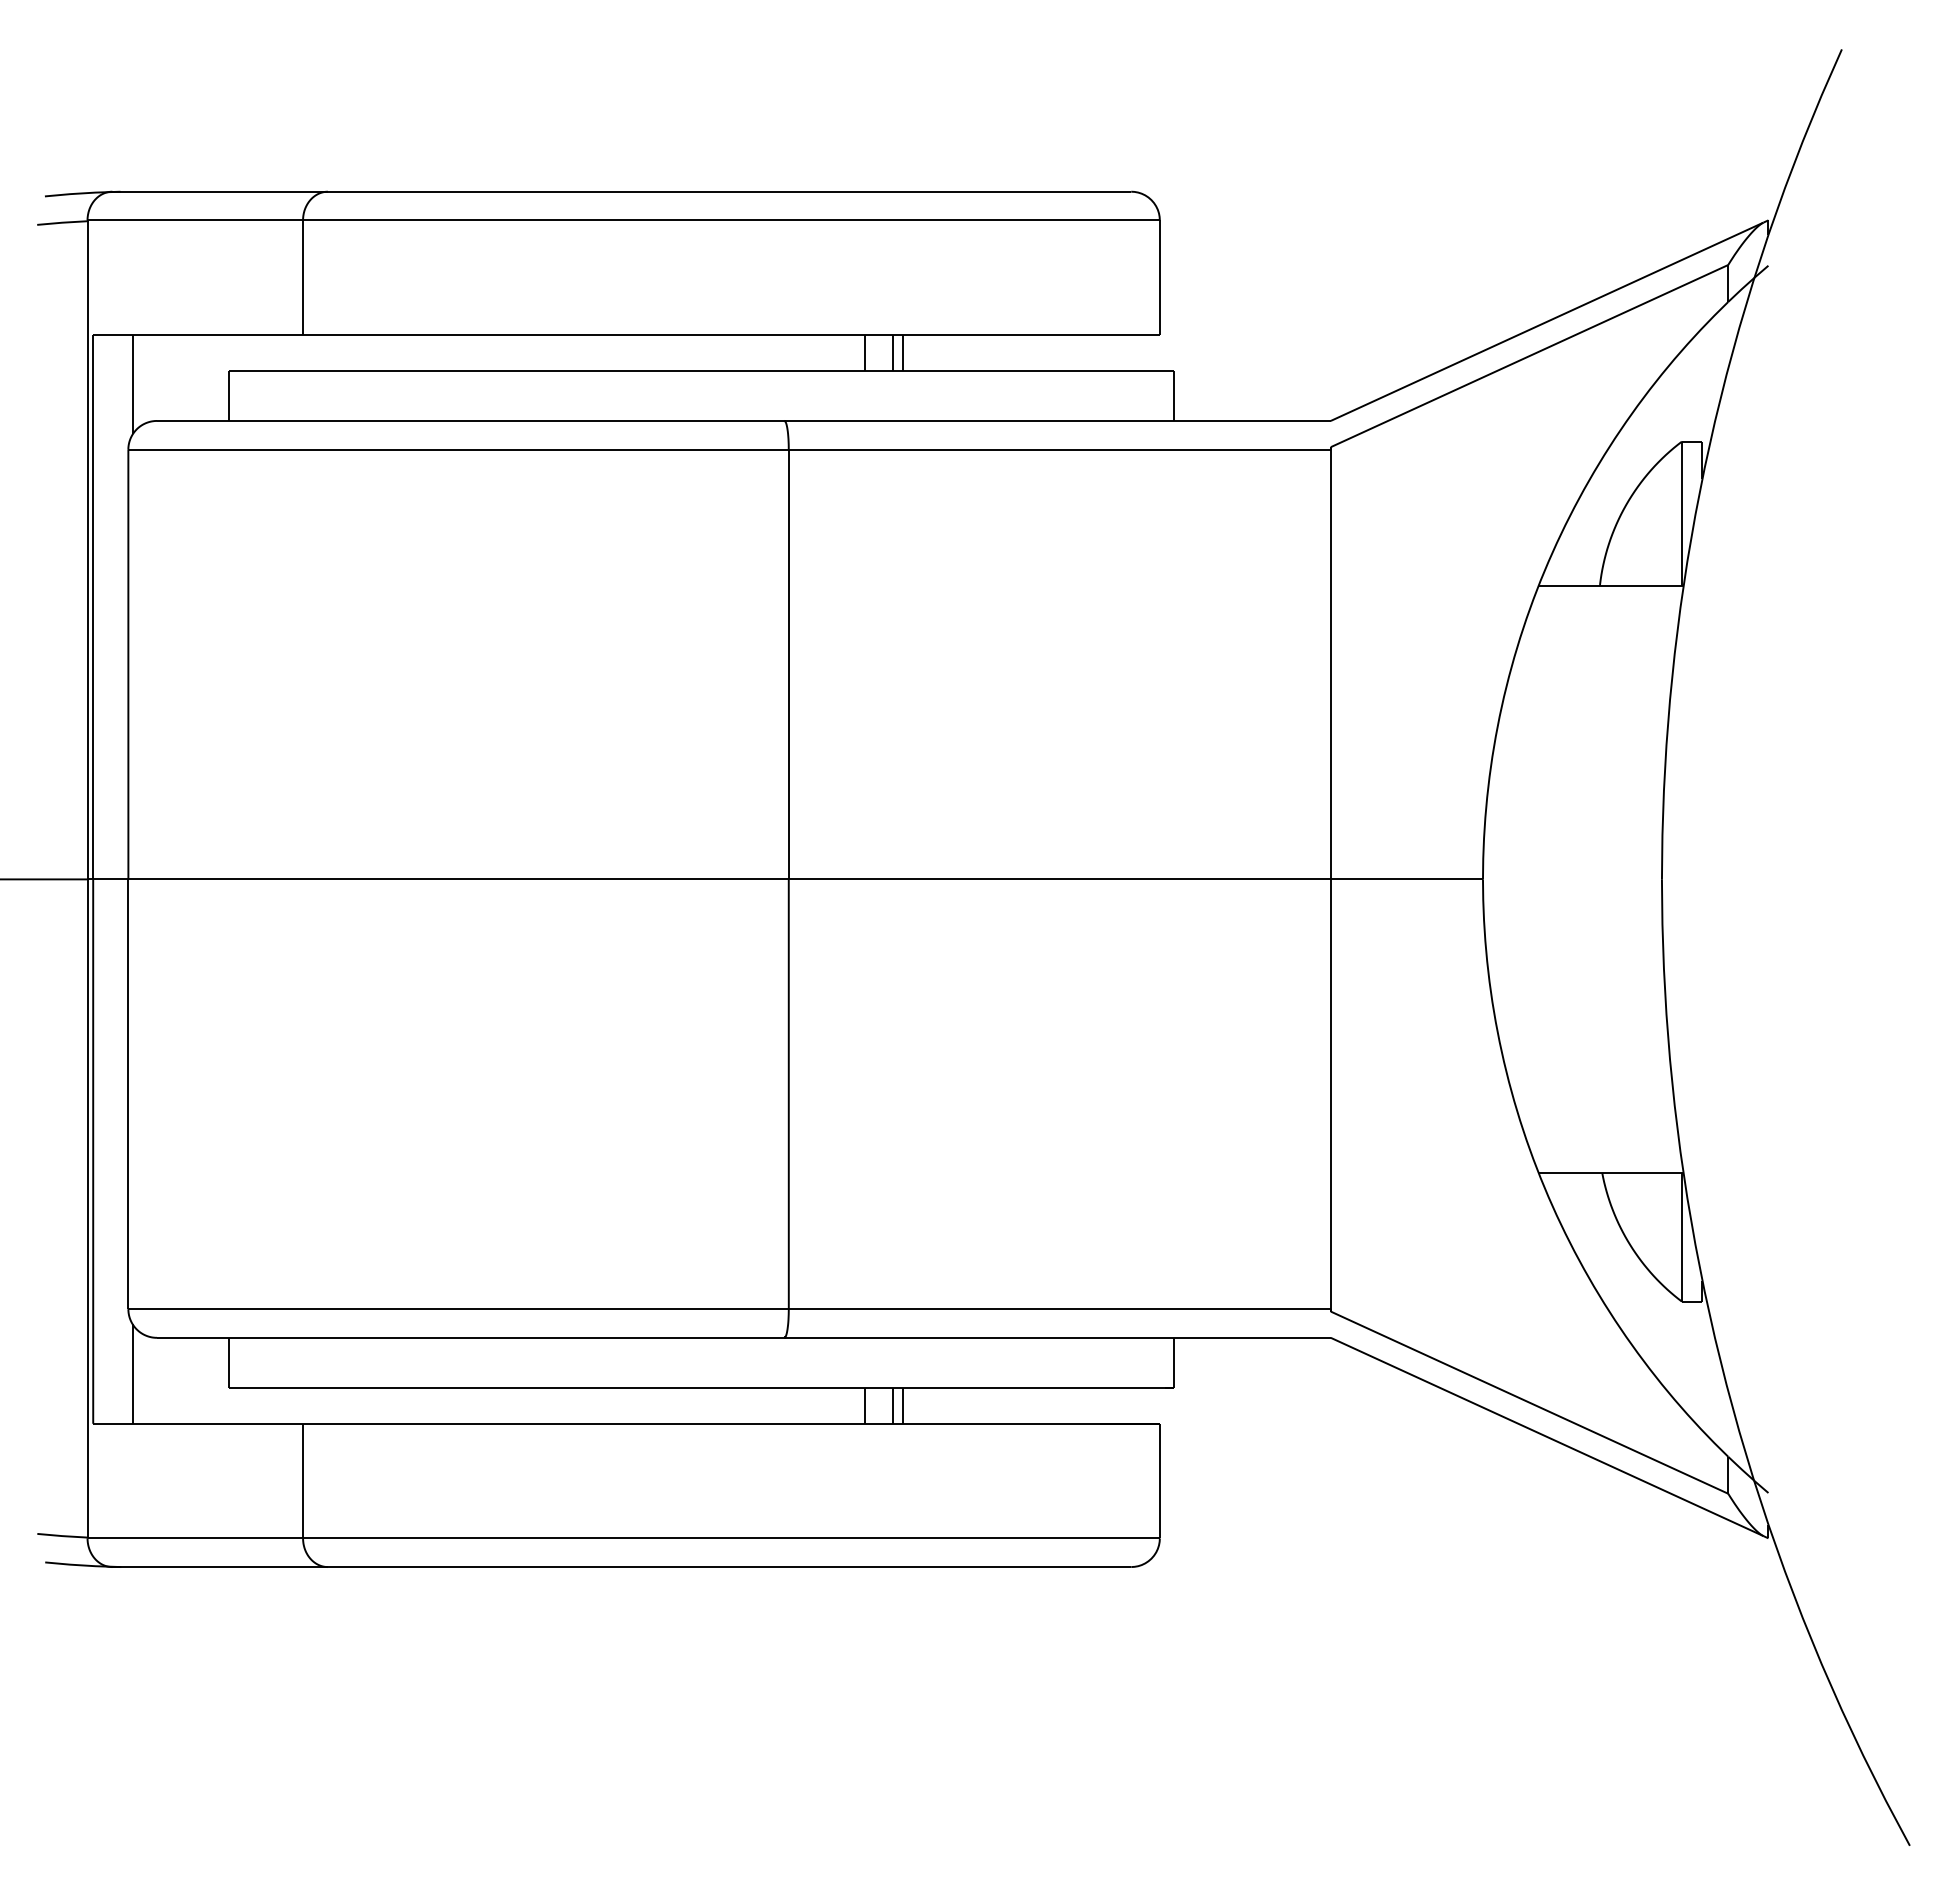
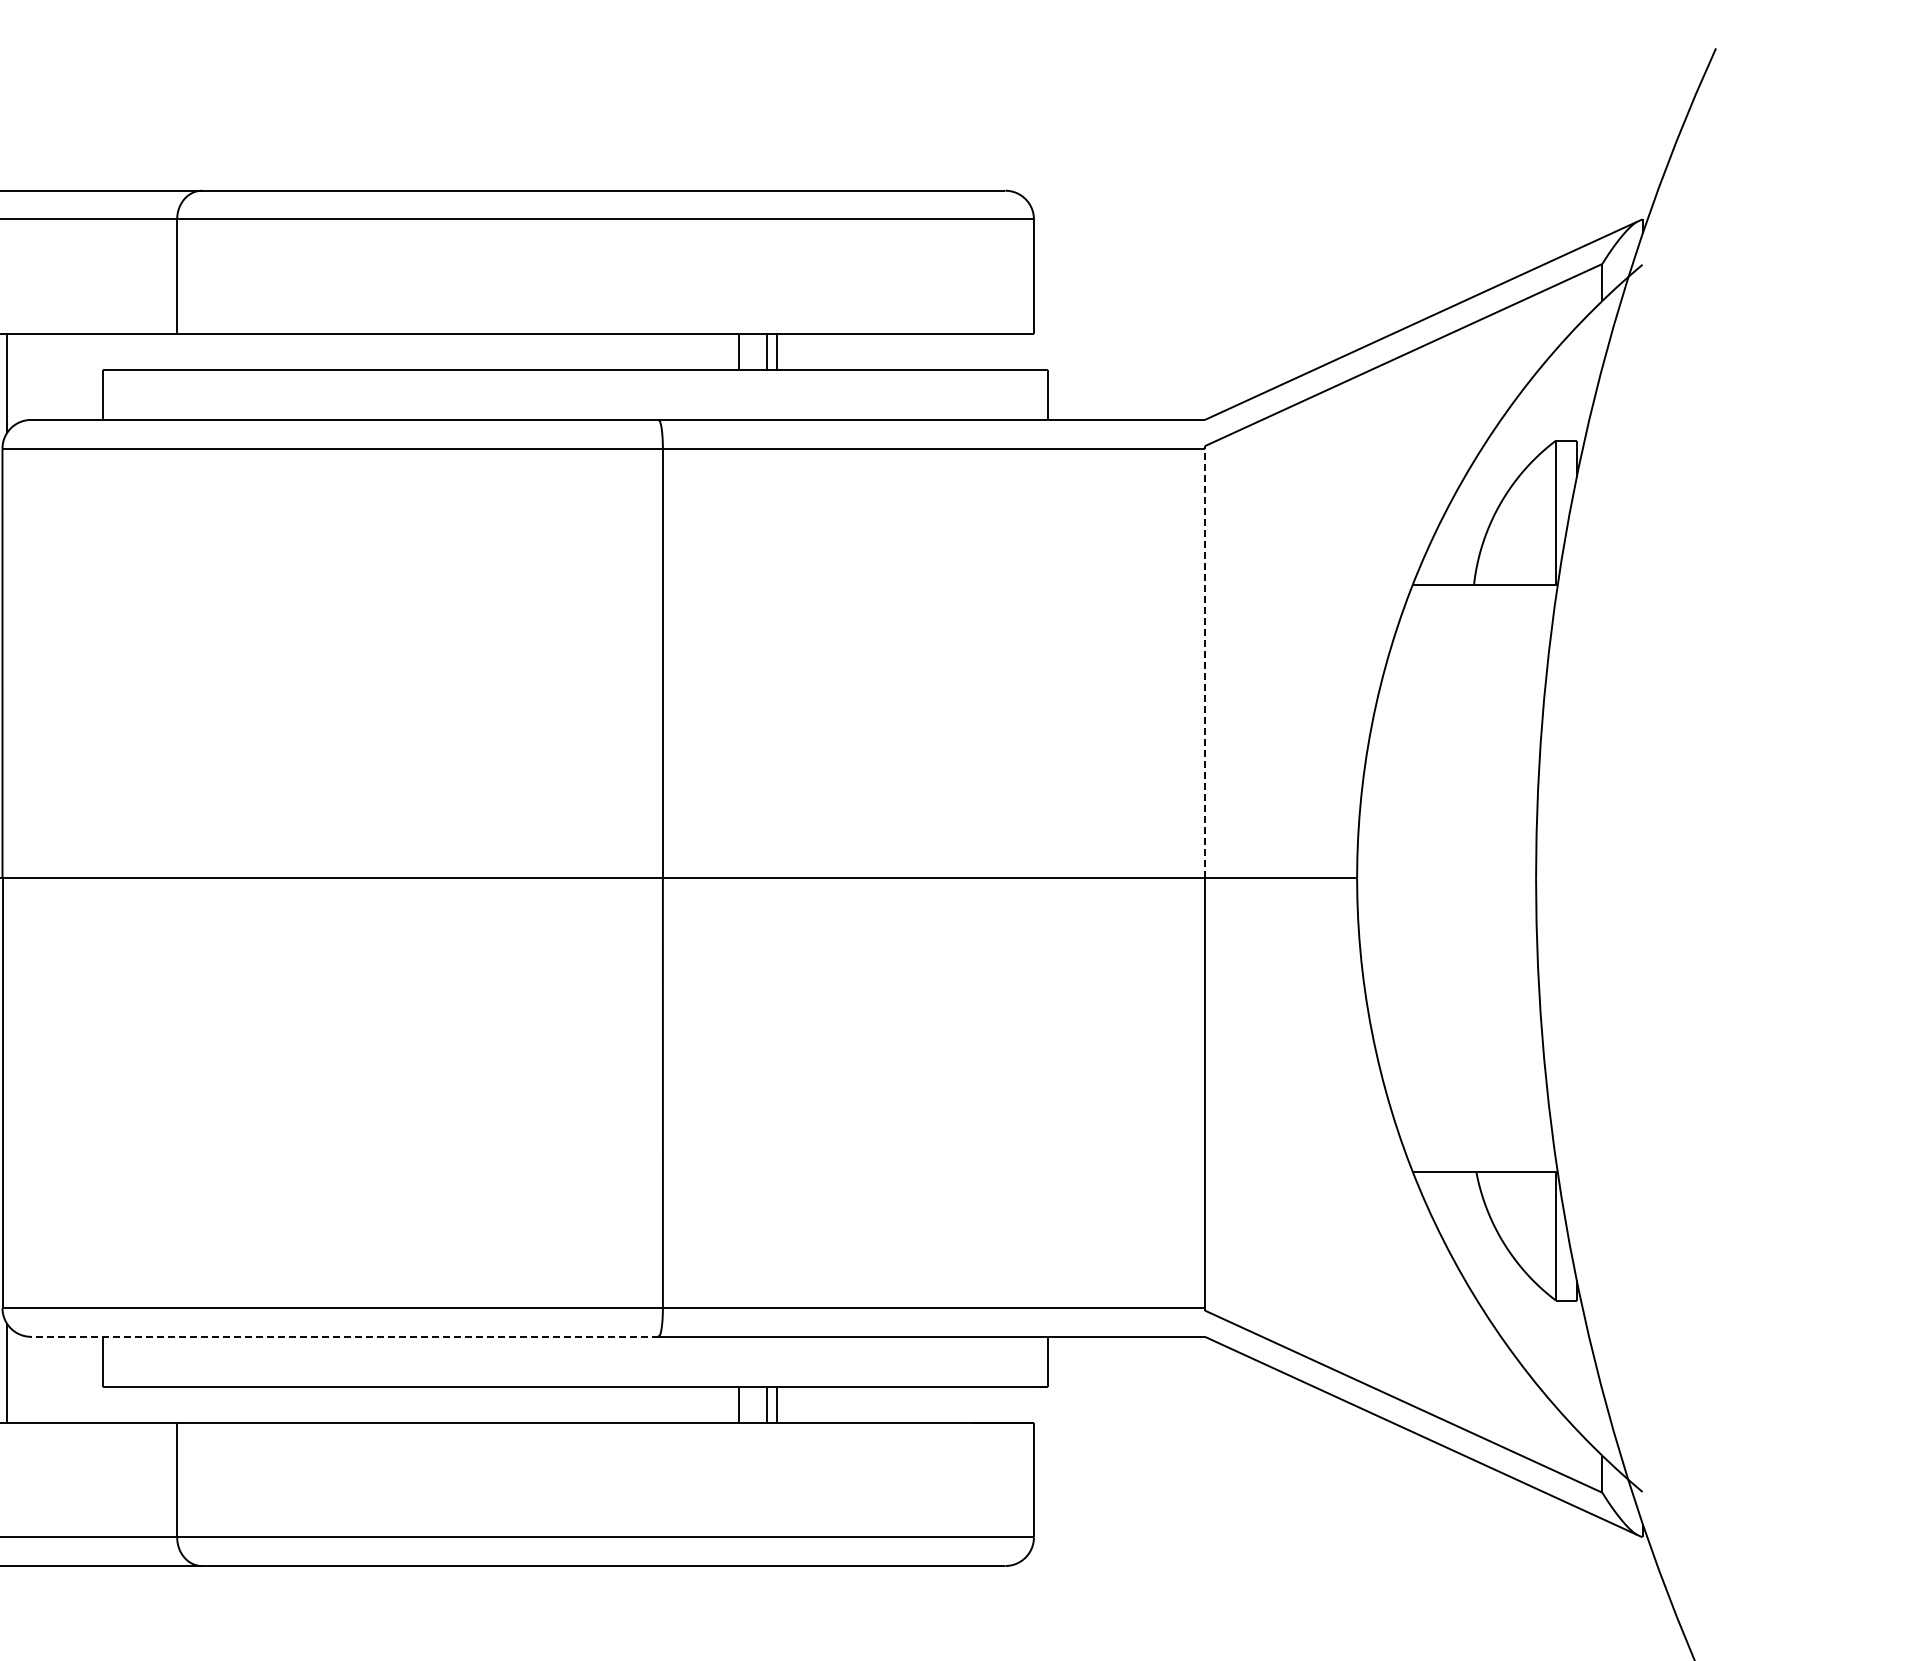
line: (1330, 664) -> (1204, 663), solid -> dashed
line: (470, 1337) -> (344, 1336), solid -> dashed

